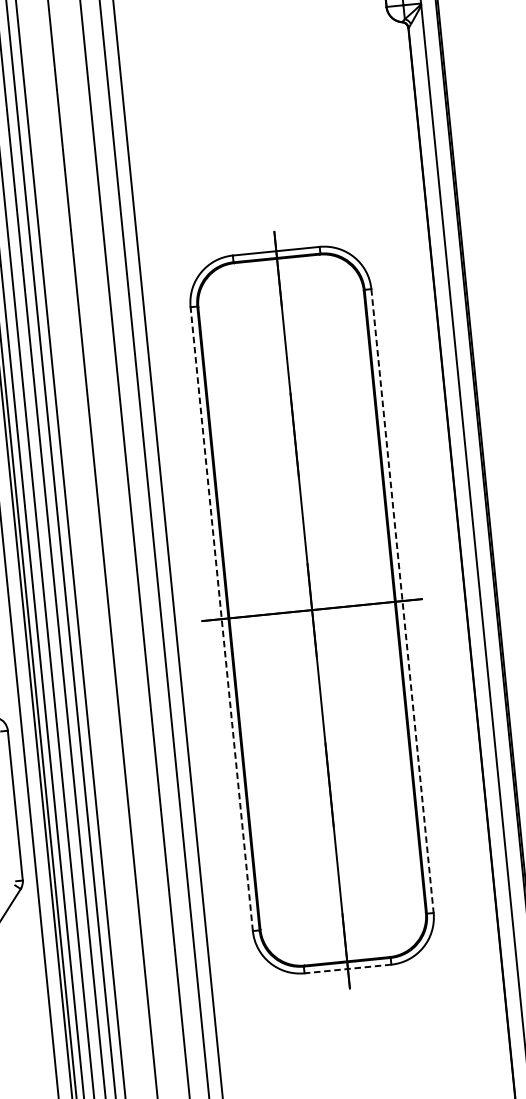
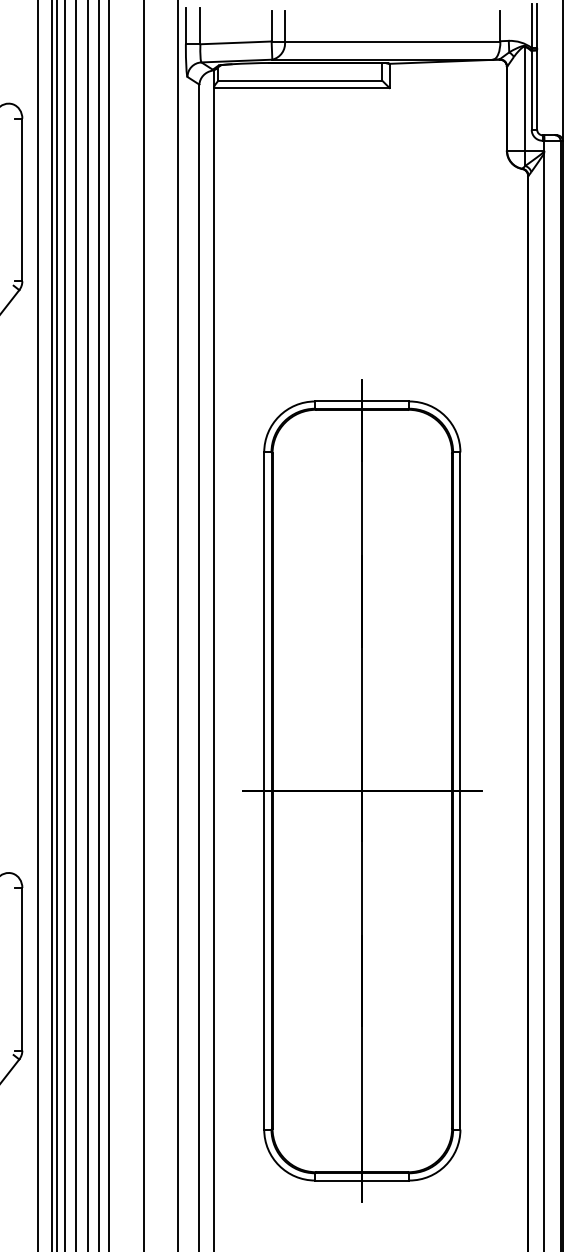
line: (402, 601) -> (460, 791), dashed -> solid
line: (222, 619) -> (264, 791), dashed -> solid
line: (347, 969) -> (361, 1180), dashed -> solid

